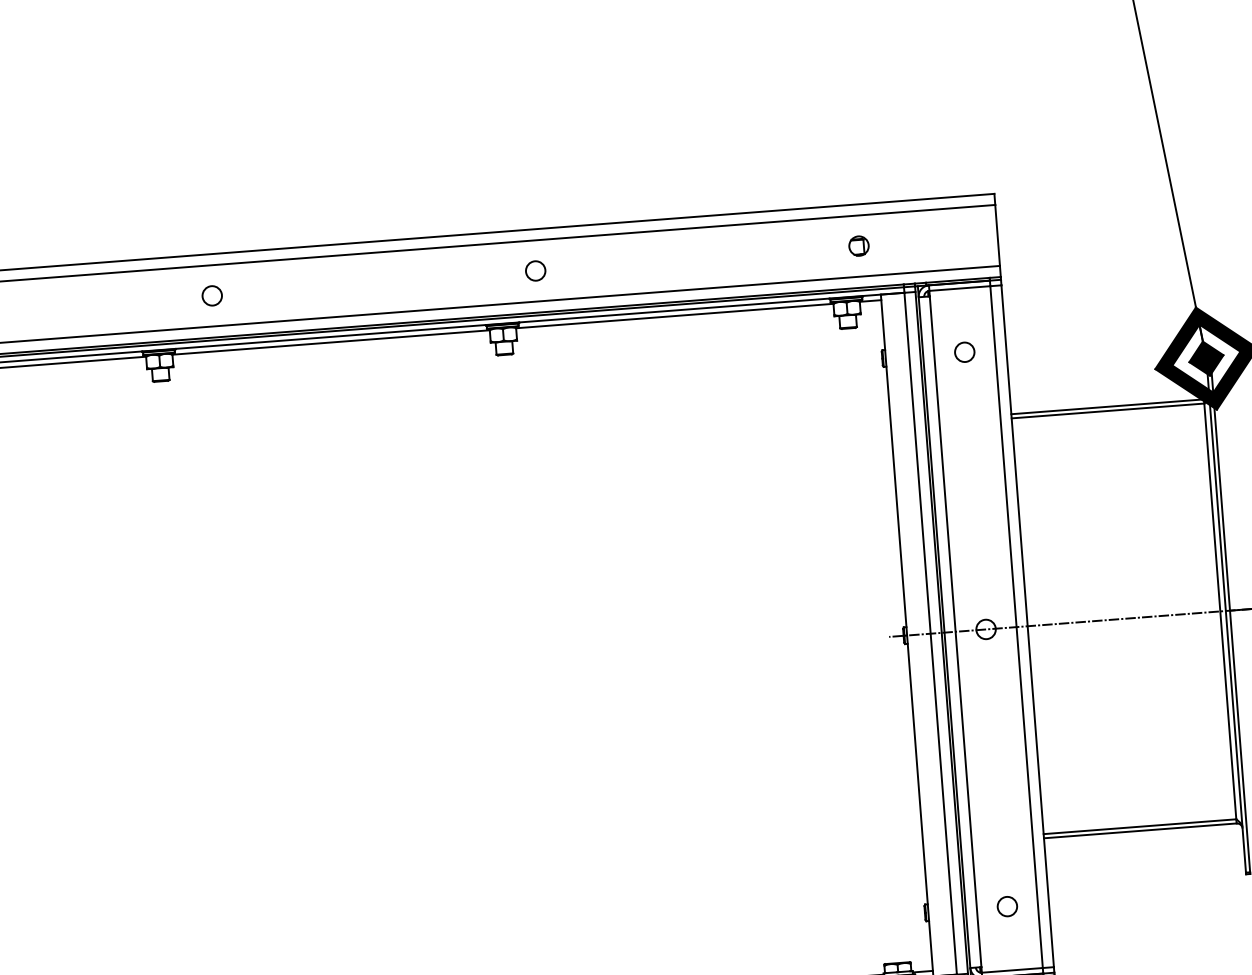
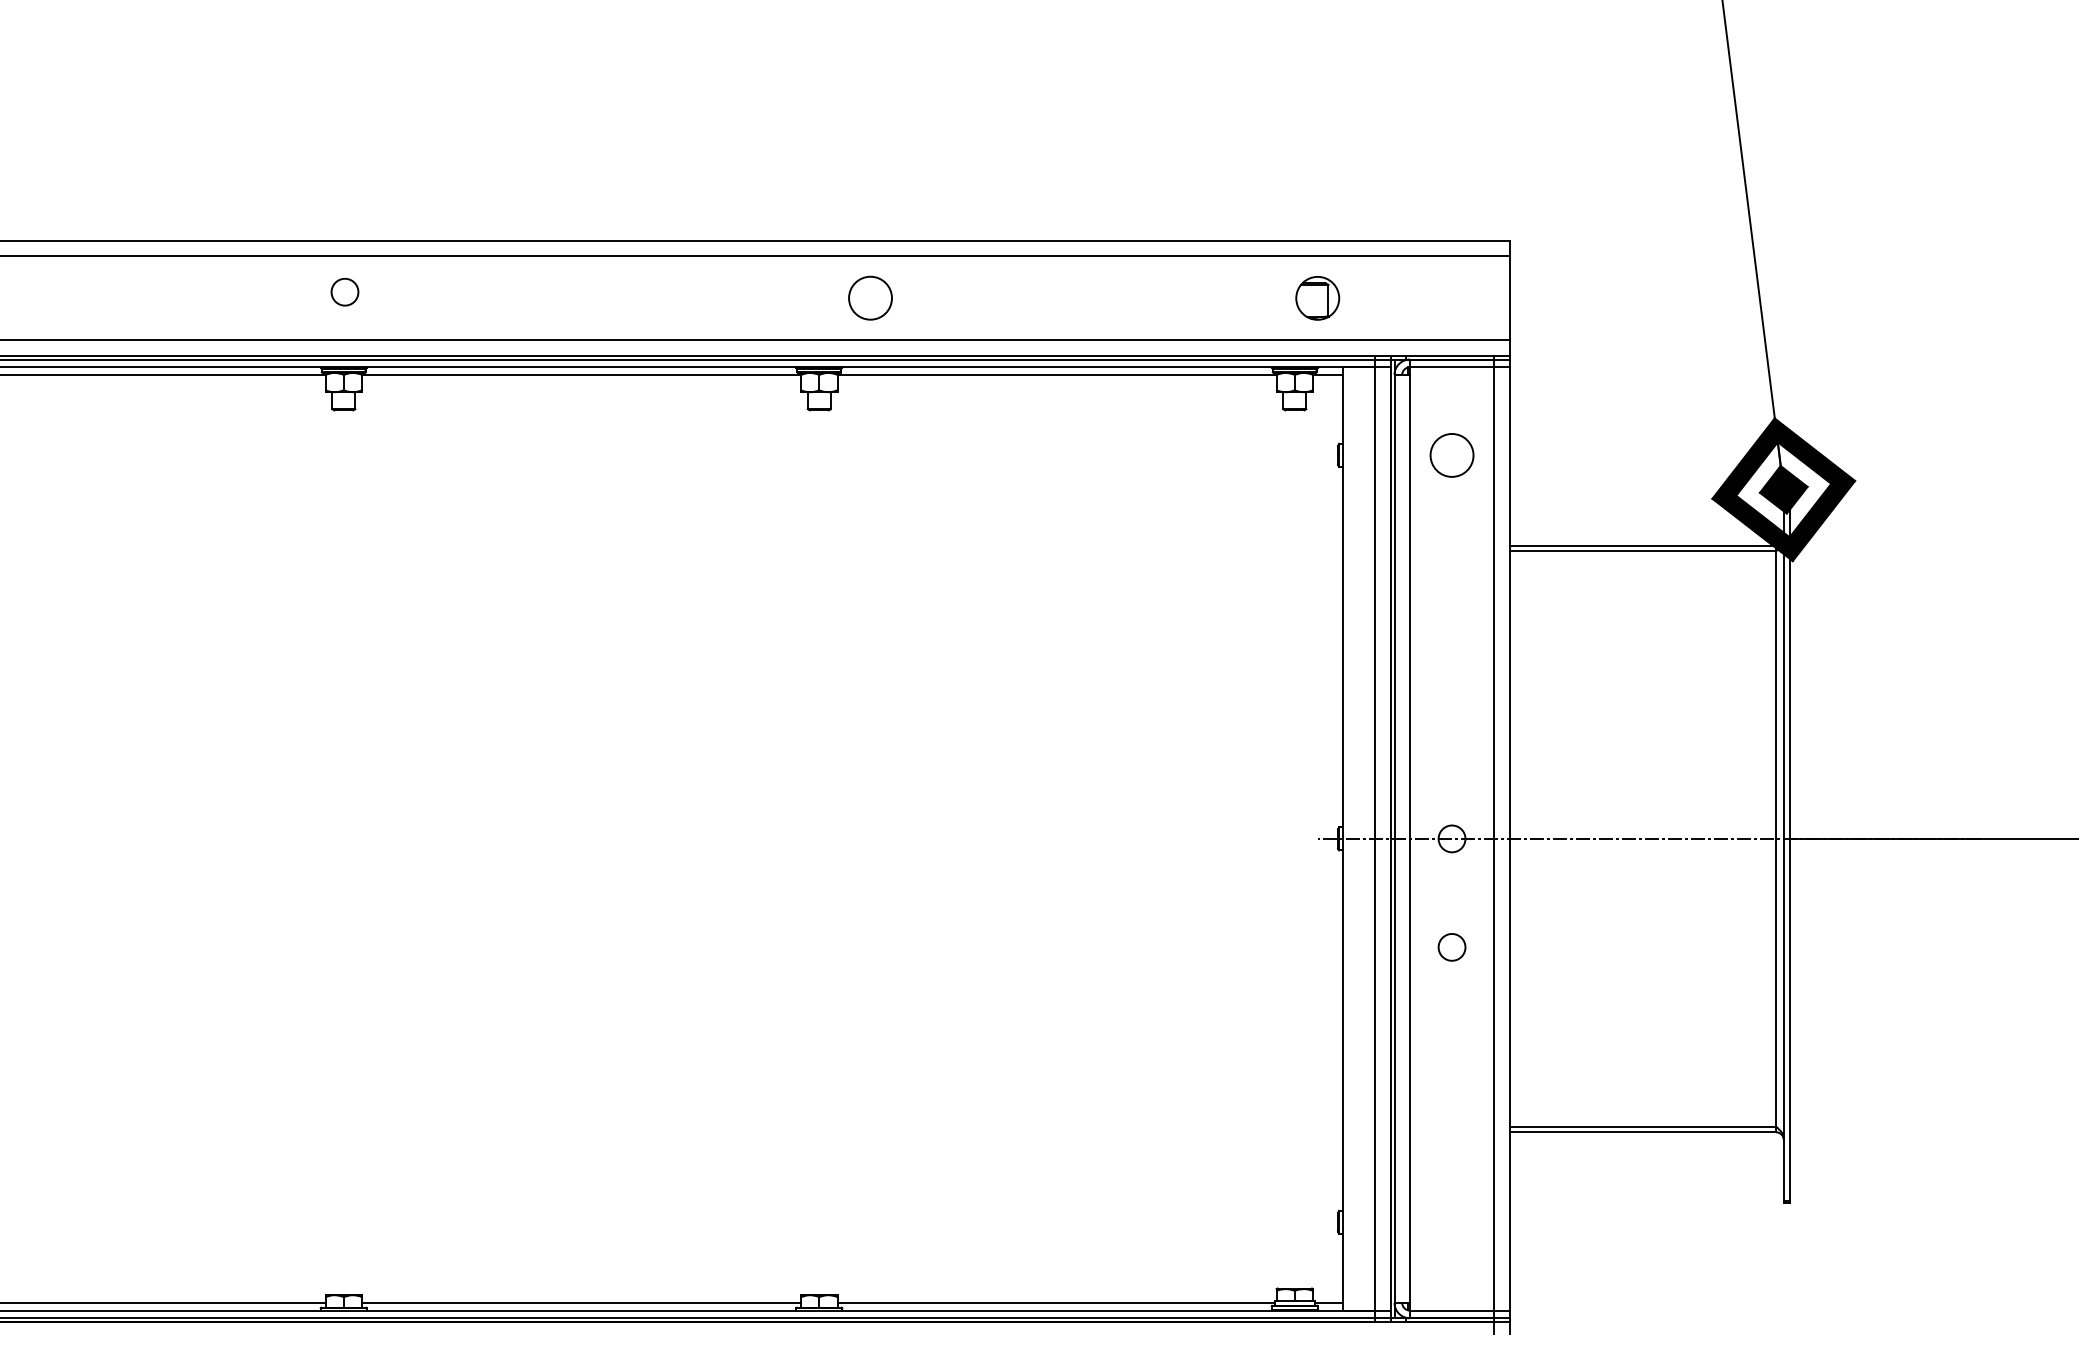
part: (858, 245) -> (1317, 297), size x1.6
circle: (535, 270) -> (870, 297), size x1.6
circle: (211, 295) -> (344, 291), moved
circle: (964, 352) -> (1451, 455), size x1.6
circle: (1007, 906) -> (1451, 947), moved

